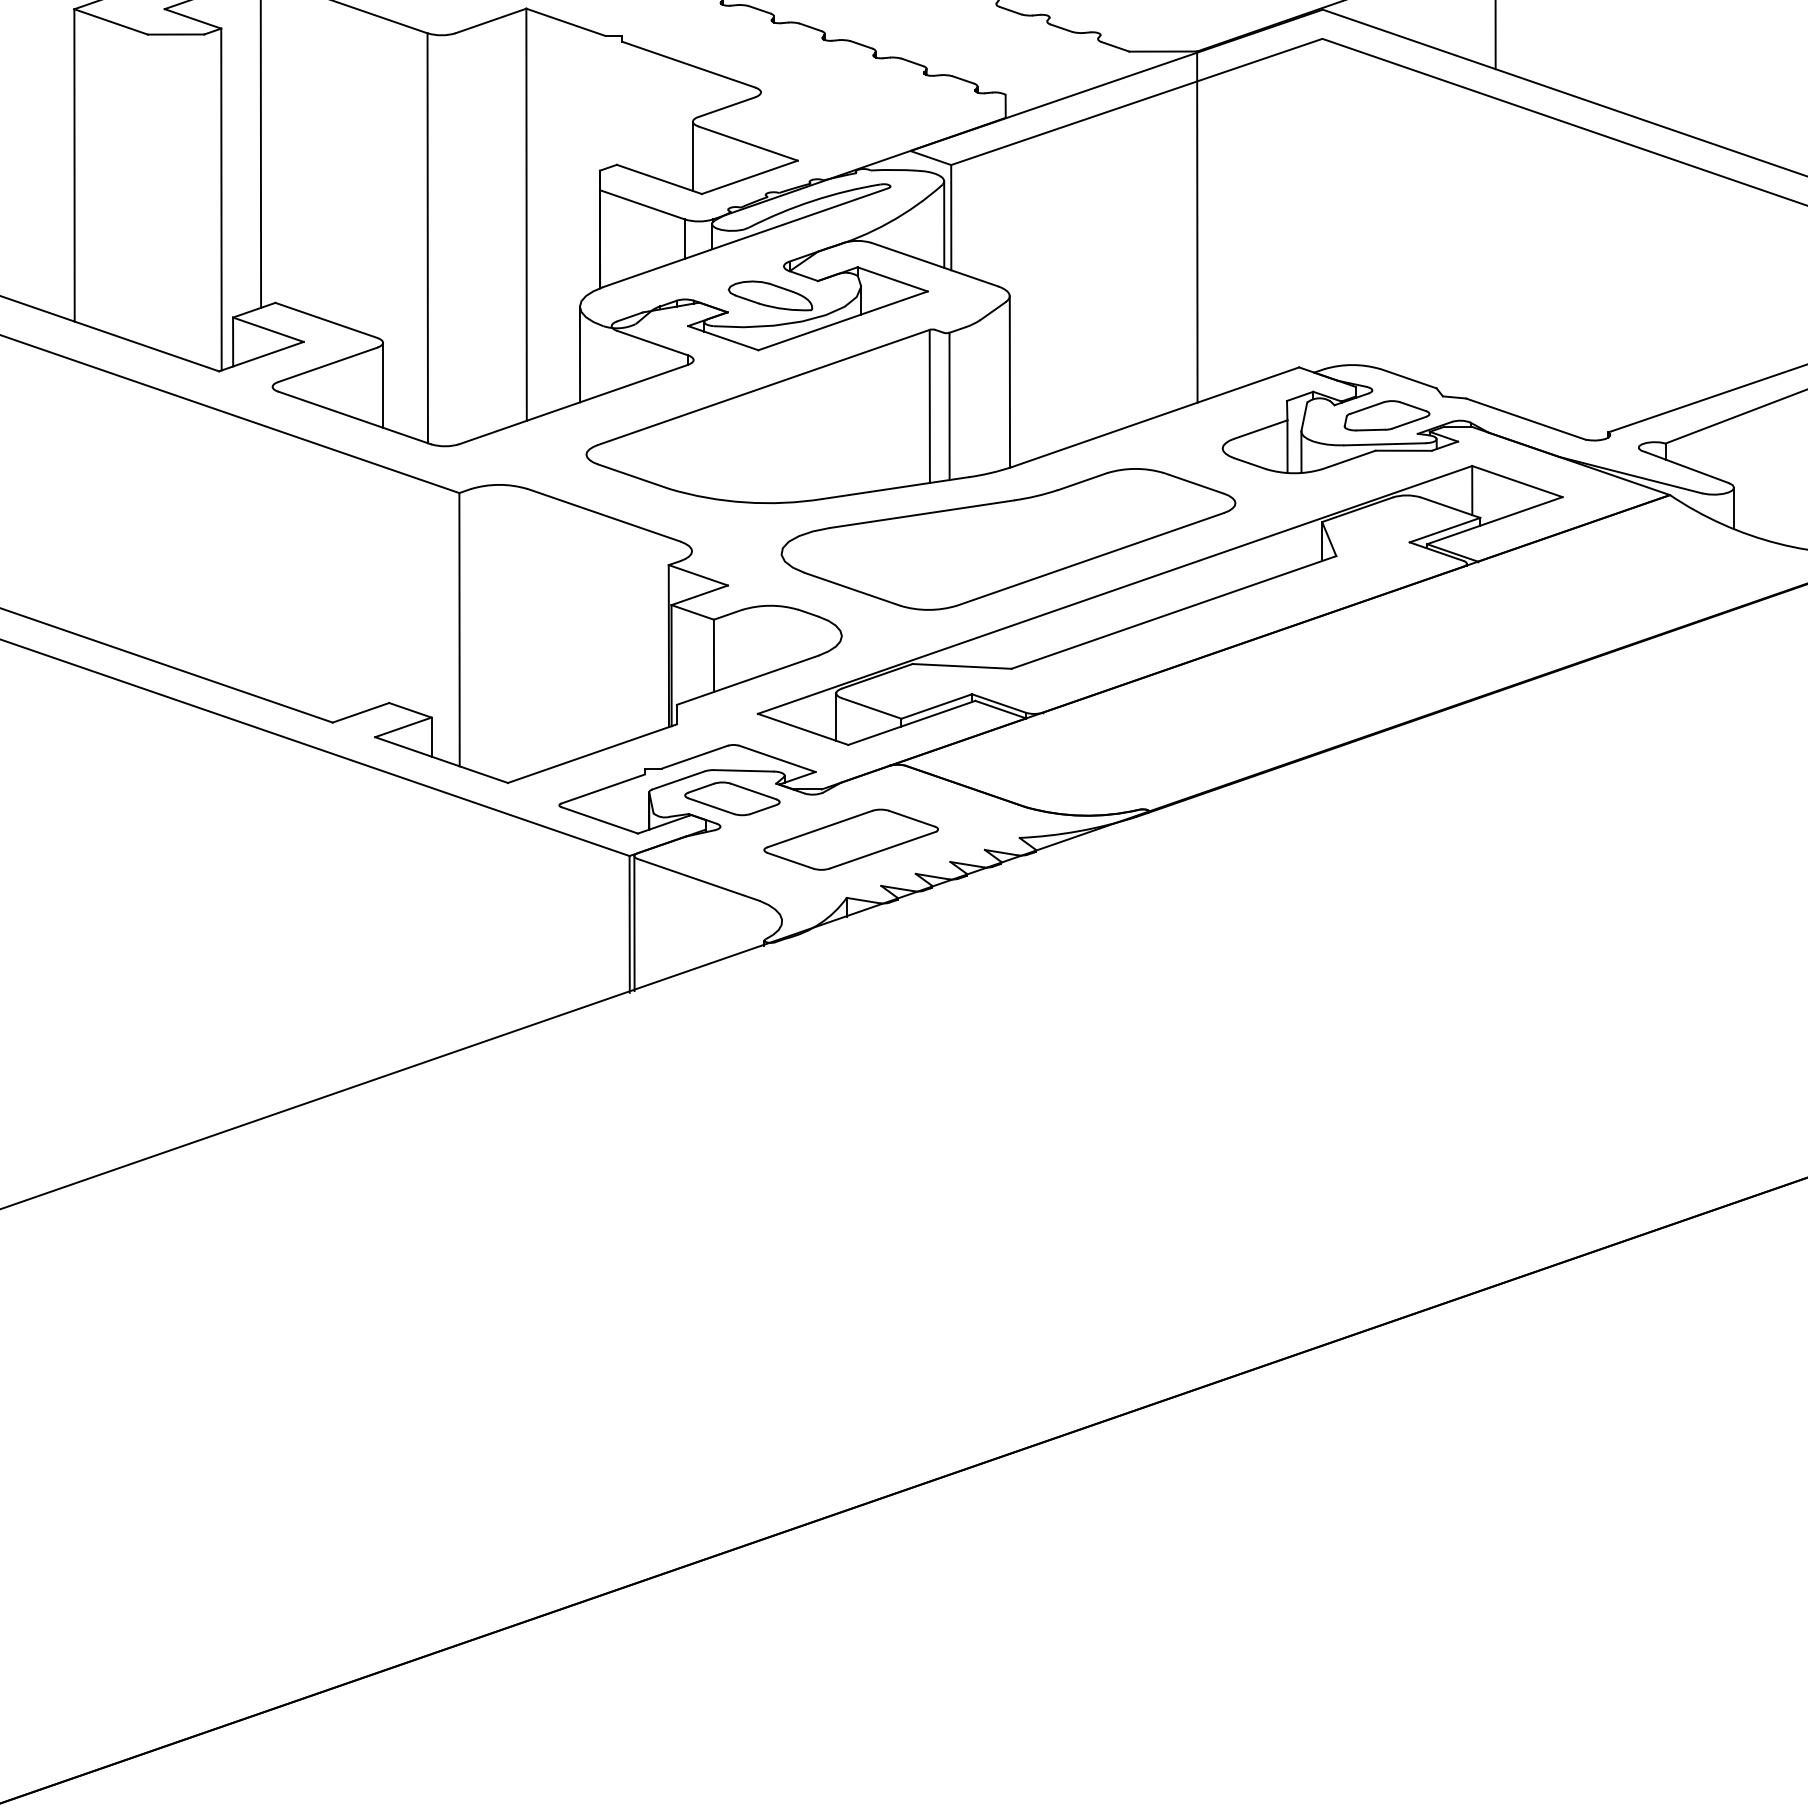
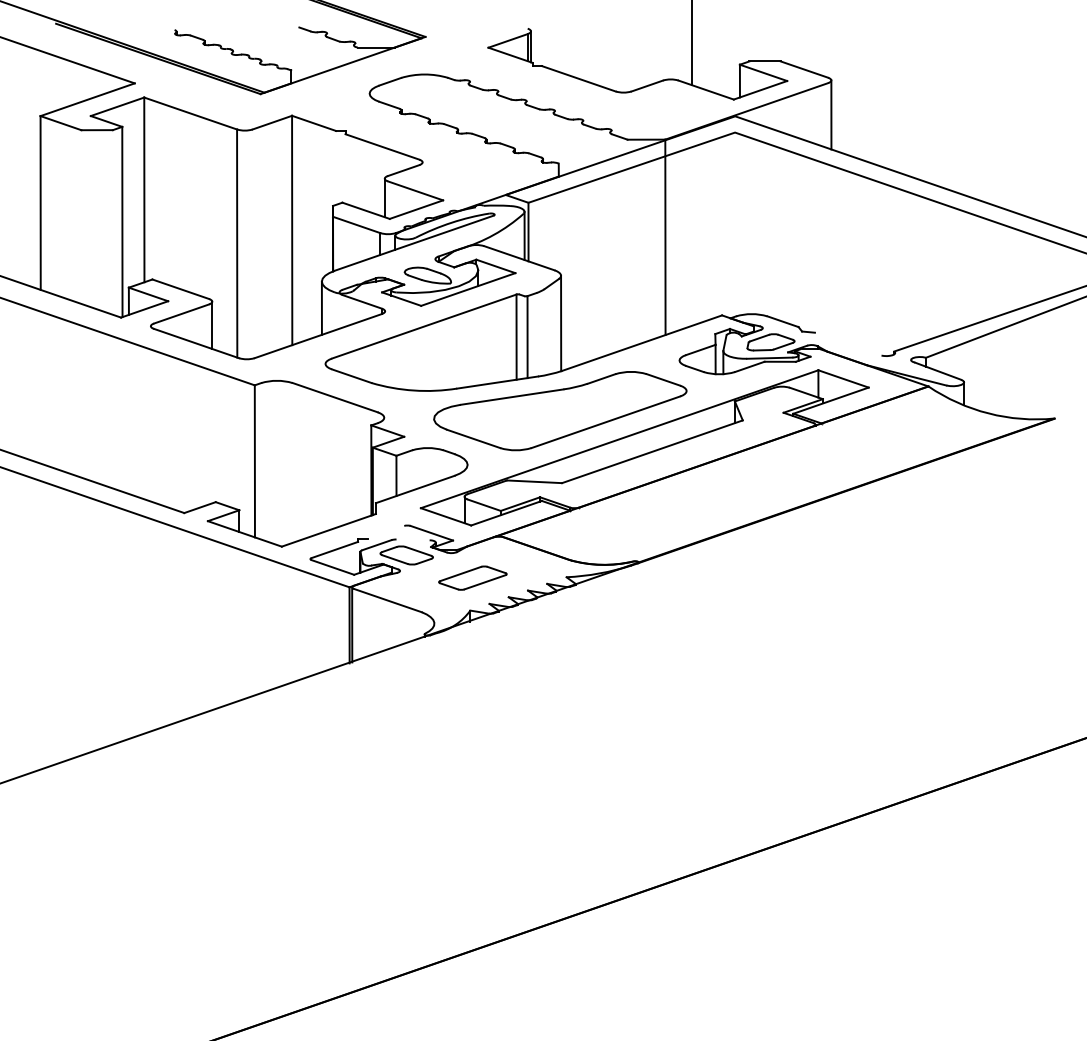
line: (1524, 417) -> (847, 343), removed
line: (694, 755) -> (385, 531), removed
line: (742, 770) -> (412, 539), removed
part: (850, 838) -> (472, 577), size x0.7

